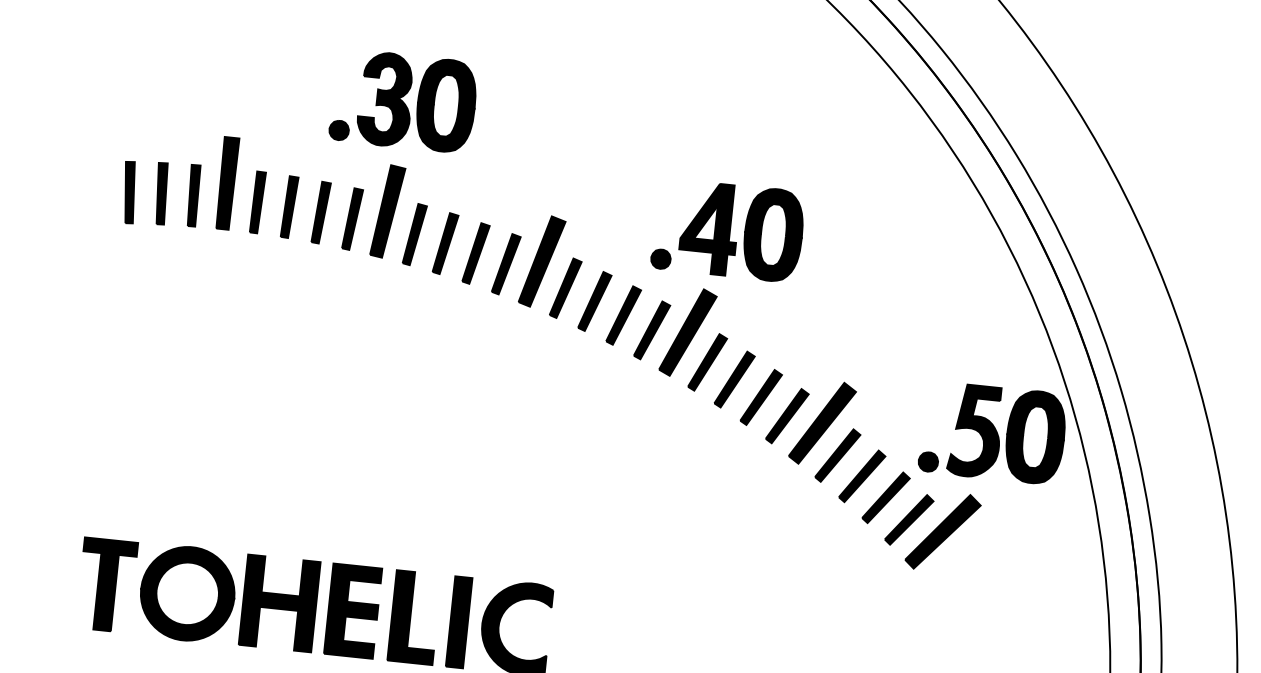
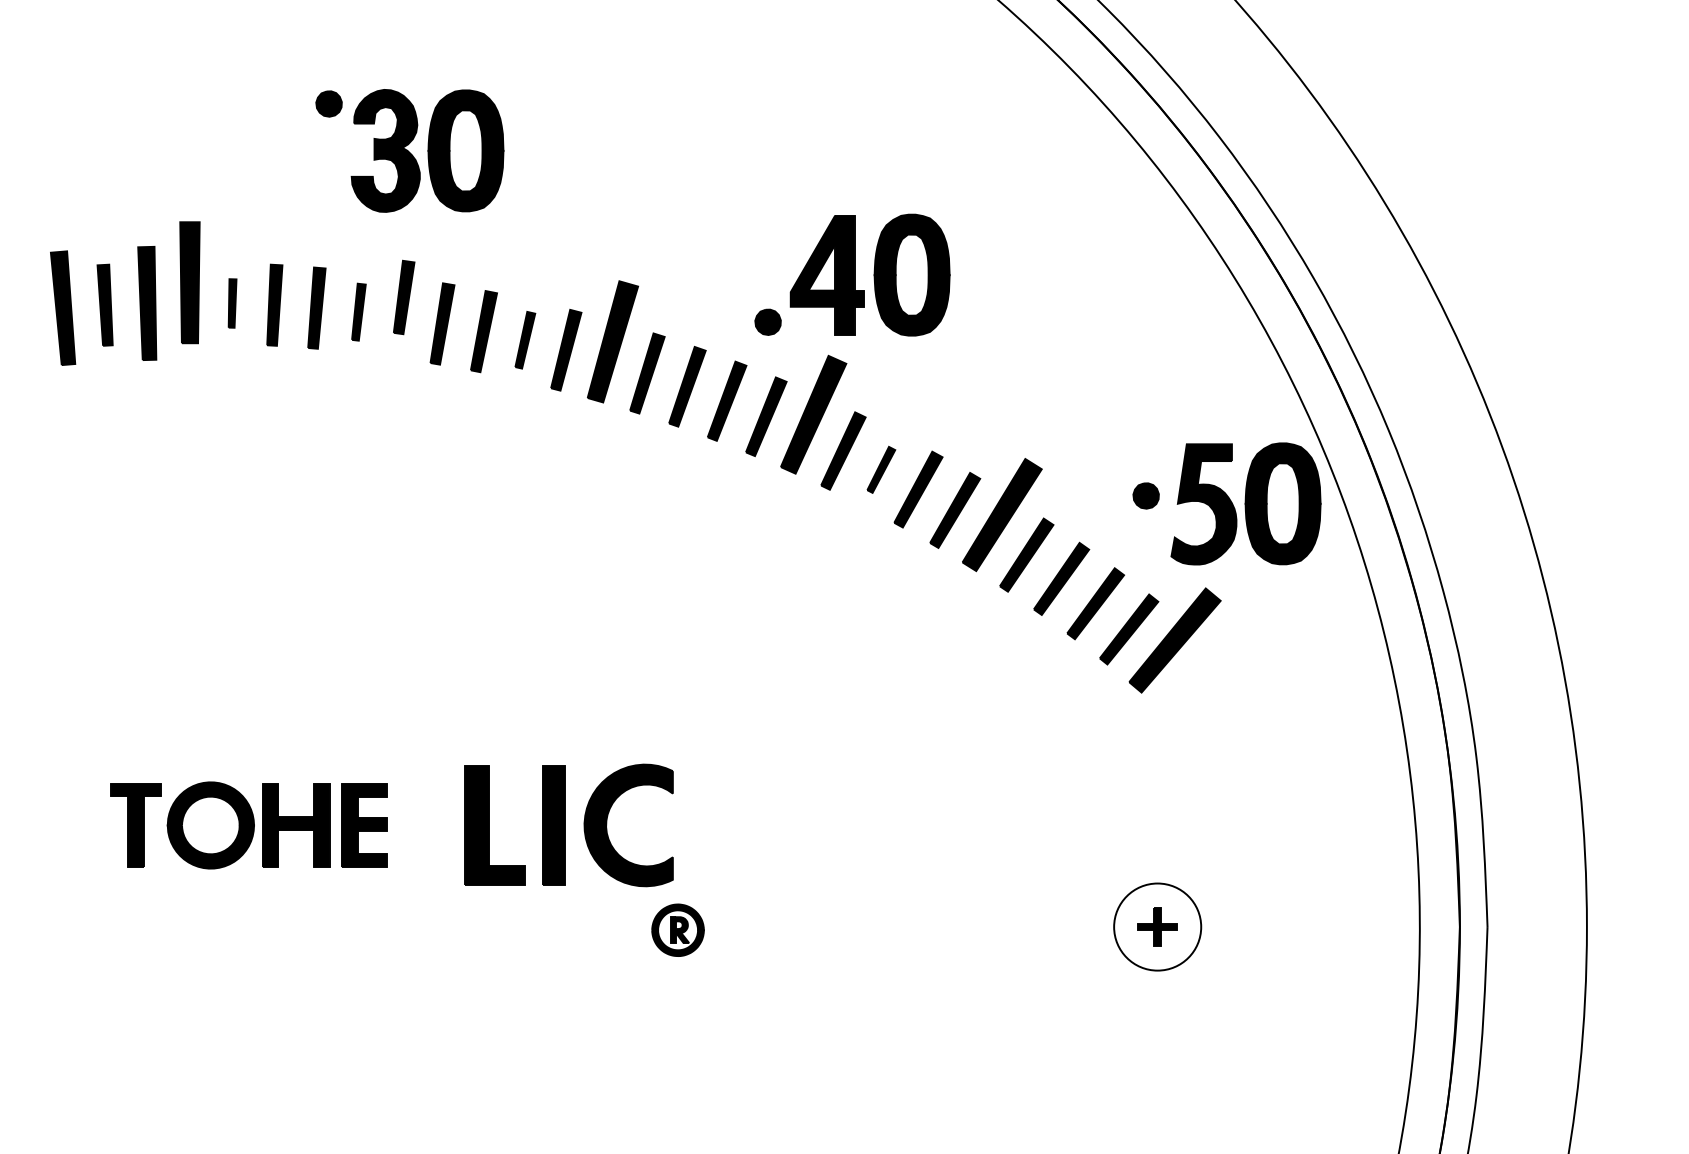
part: (338, 130) -> (328, 103), moved
part: (129, 192) -> (62, 307), size x1.4
part: (193, 195) -> (147, 303), size x1.4
part: (257, 202) -> (232, 303), size x0.6
part: (388, 211) -> (404, 297), size x0.6
part: (352, 218) -> (358, 311), size x0.7
part: (476, 252) -> (525, 339), size x0.7
part: (734, 379) -> (881, 469), size x0.6
part: (927, 461) -> (1145, 495), moved
part: (228, 598) -> (248, 825), size x0.7

